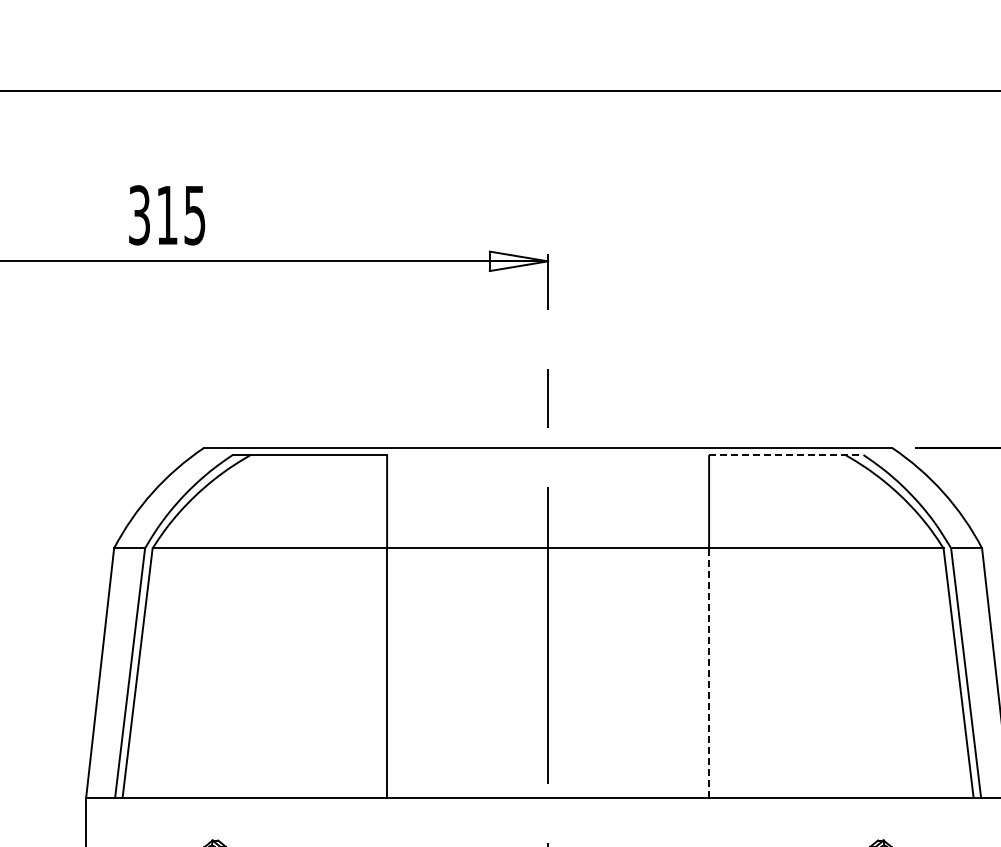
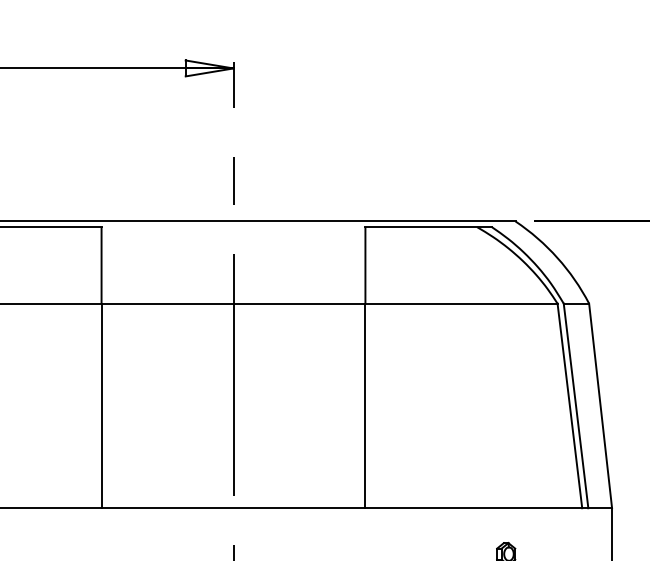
line: (786, 455) -> (428, 227), dashed -> solid
line: (709, 673) -> (365, 406), dashed -> solid

